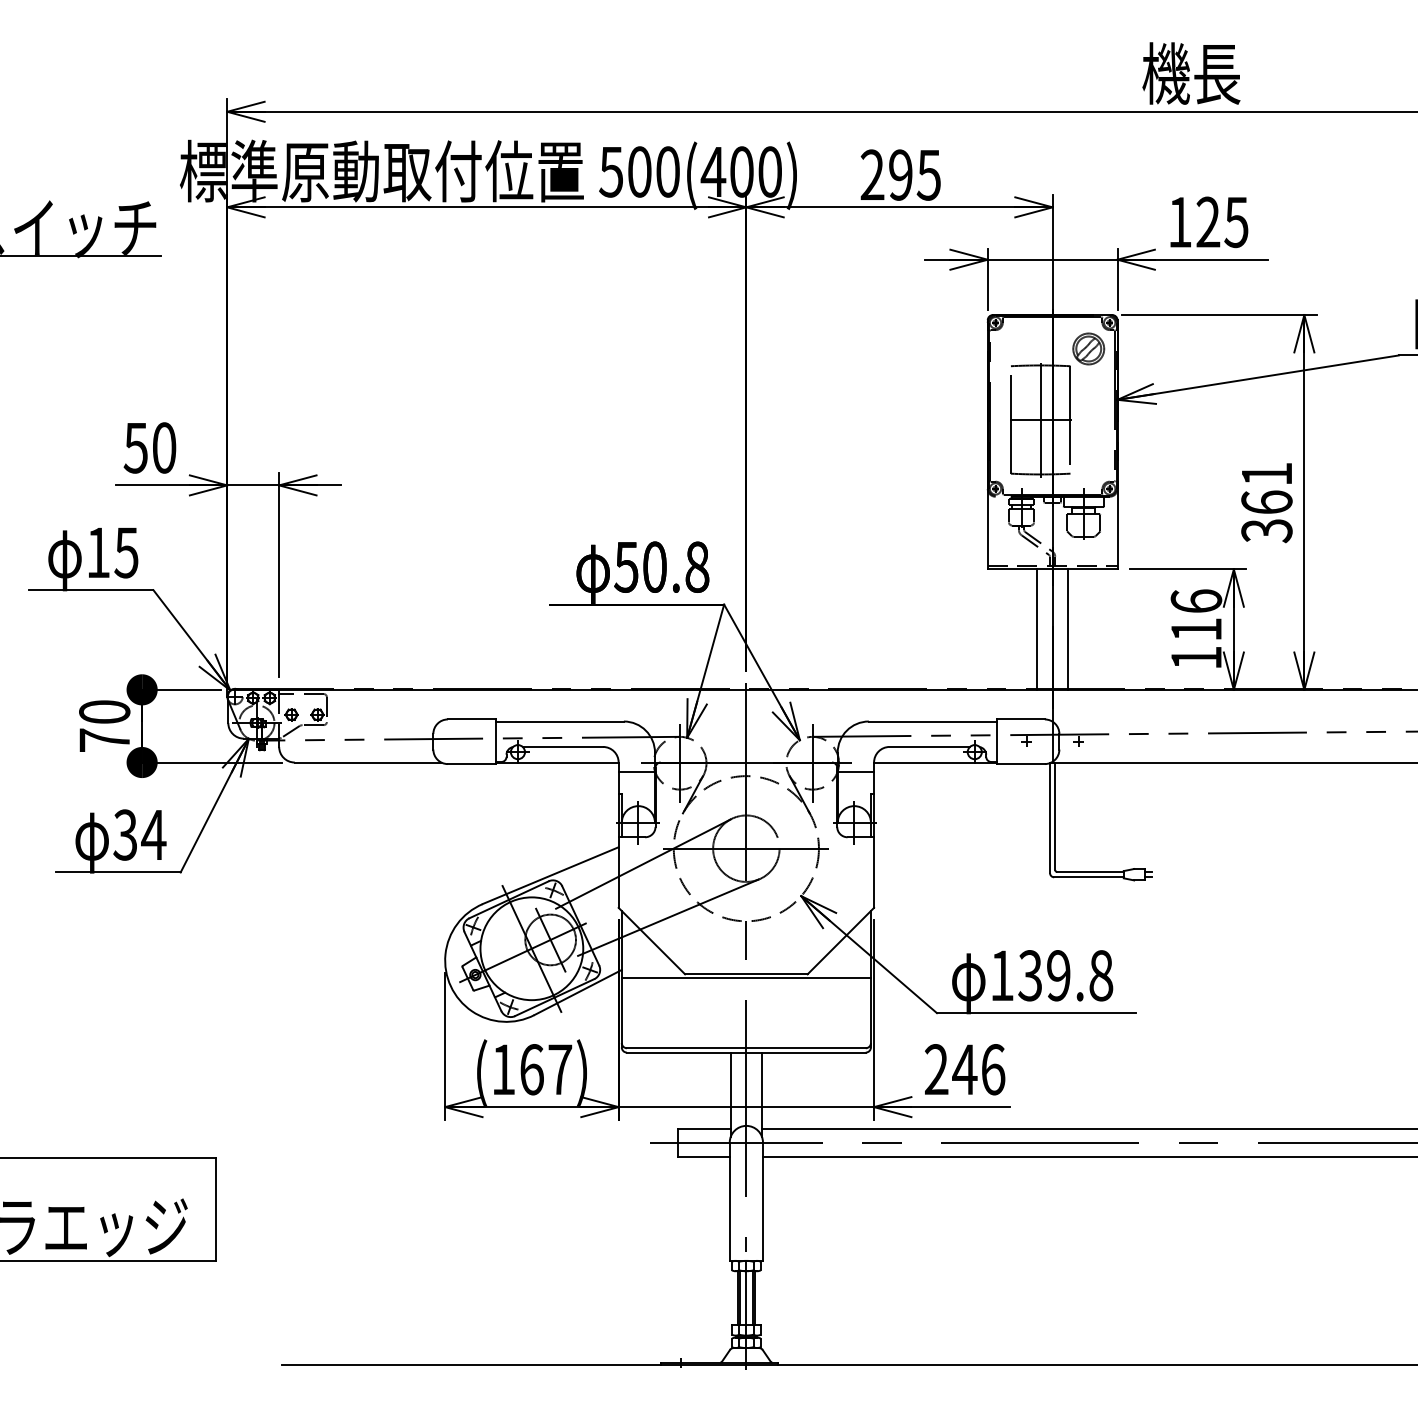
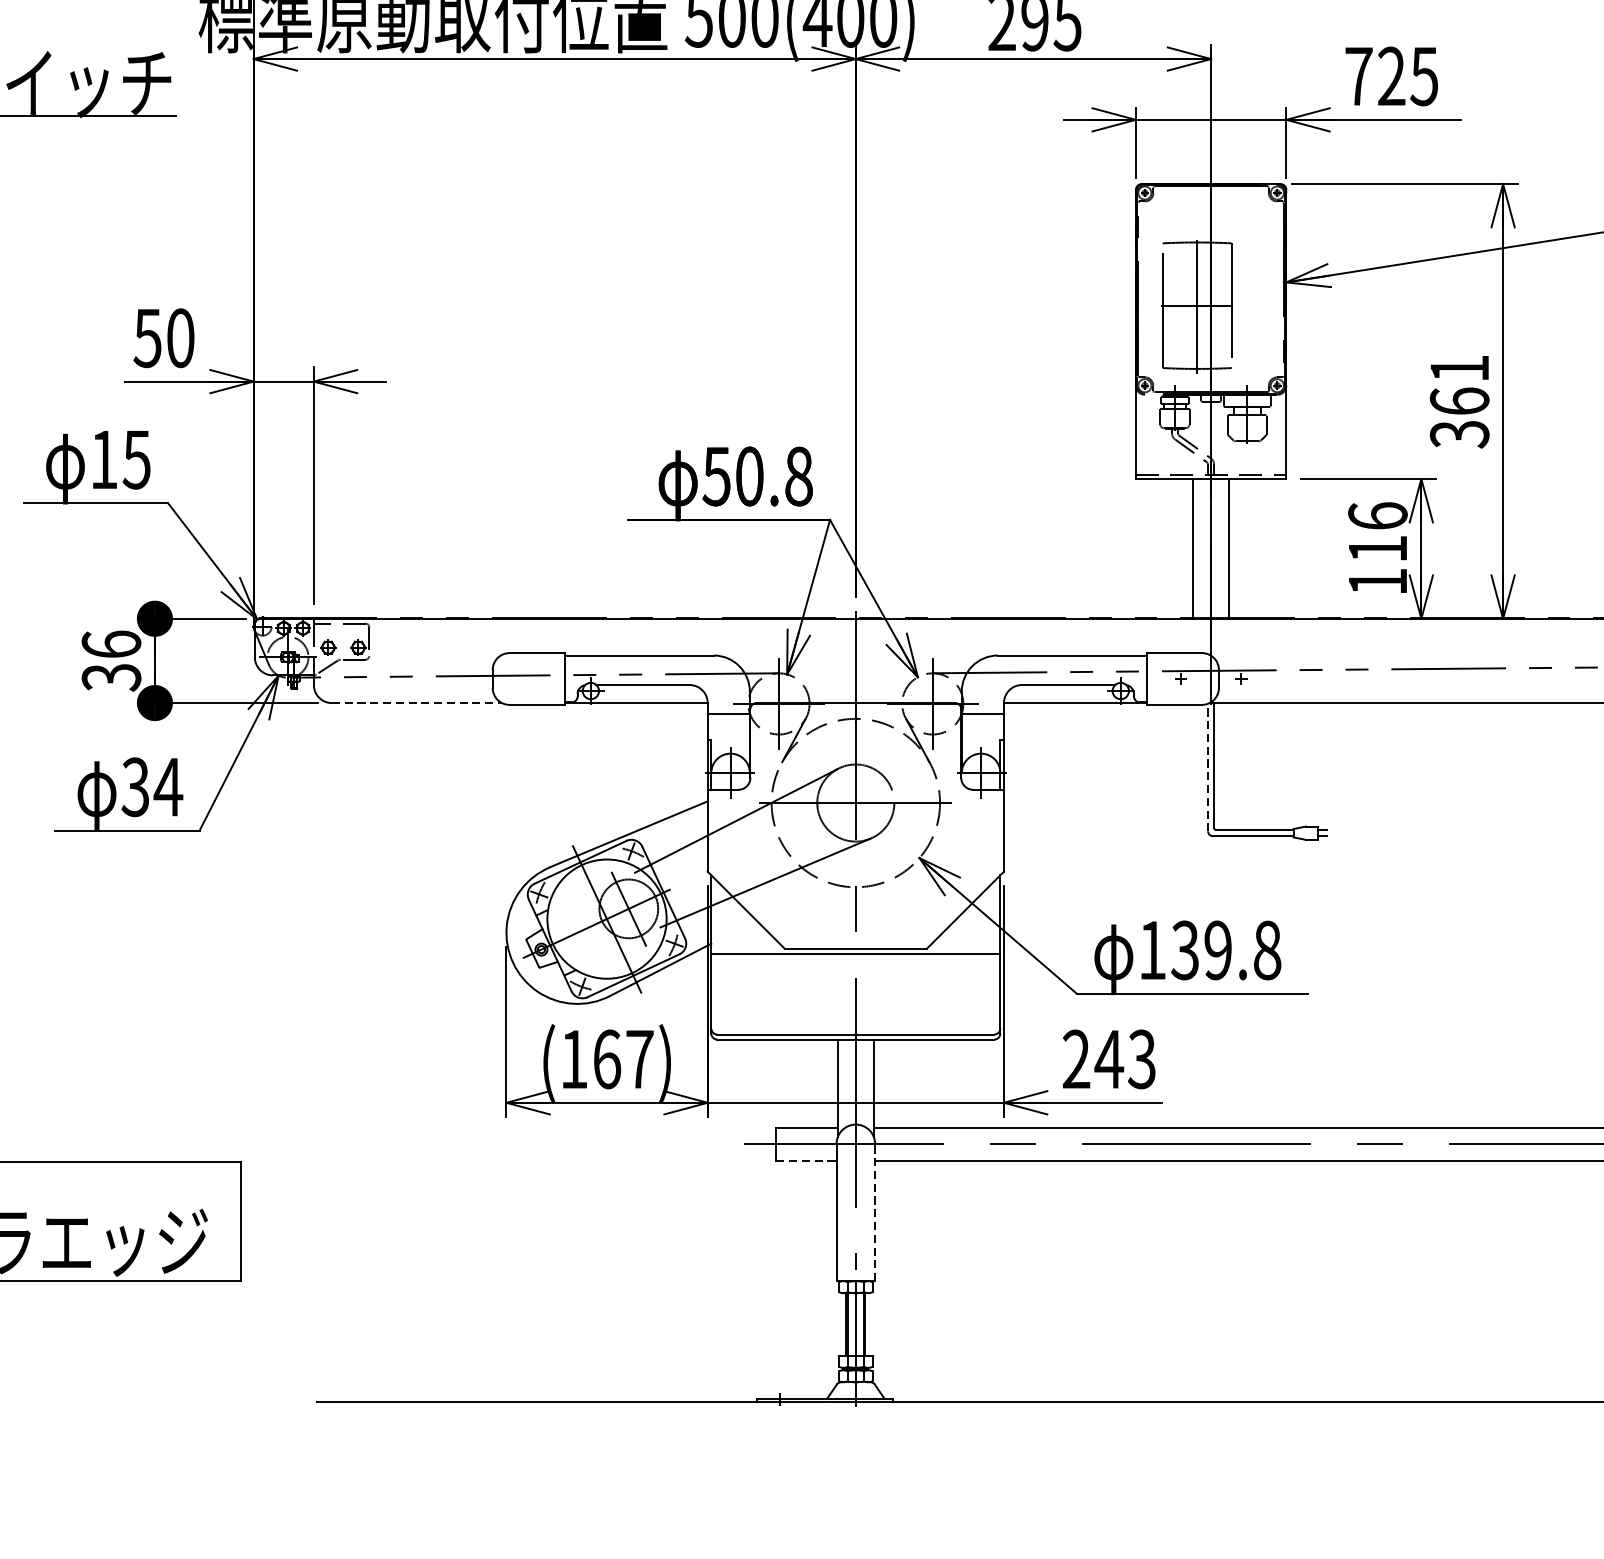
text: (1179, 222) -> (1358, 76), 125 -> 725
part: (1088, 348) -> (1252, 222), removed
text: (104, 726) -> (111, 661), 70 -> 36
line: (368, 762) -> (417, 703), solid -> dashed
line: (1050, 817) -> (1208, 766), solid -> dashed
text: (992, 1069) -> (1141, 1059), 246 -> 243
line: (703, 1157) -> (806, 1161), solid -> dashed
line: (762, 1201) -> (874, 1212), solid -> dashed

